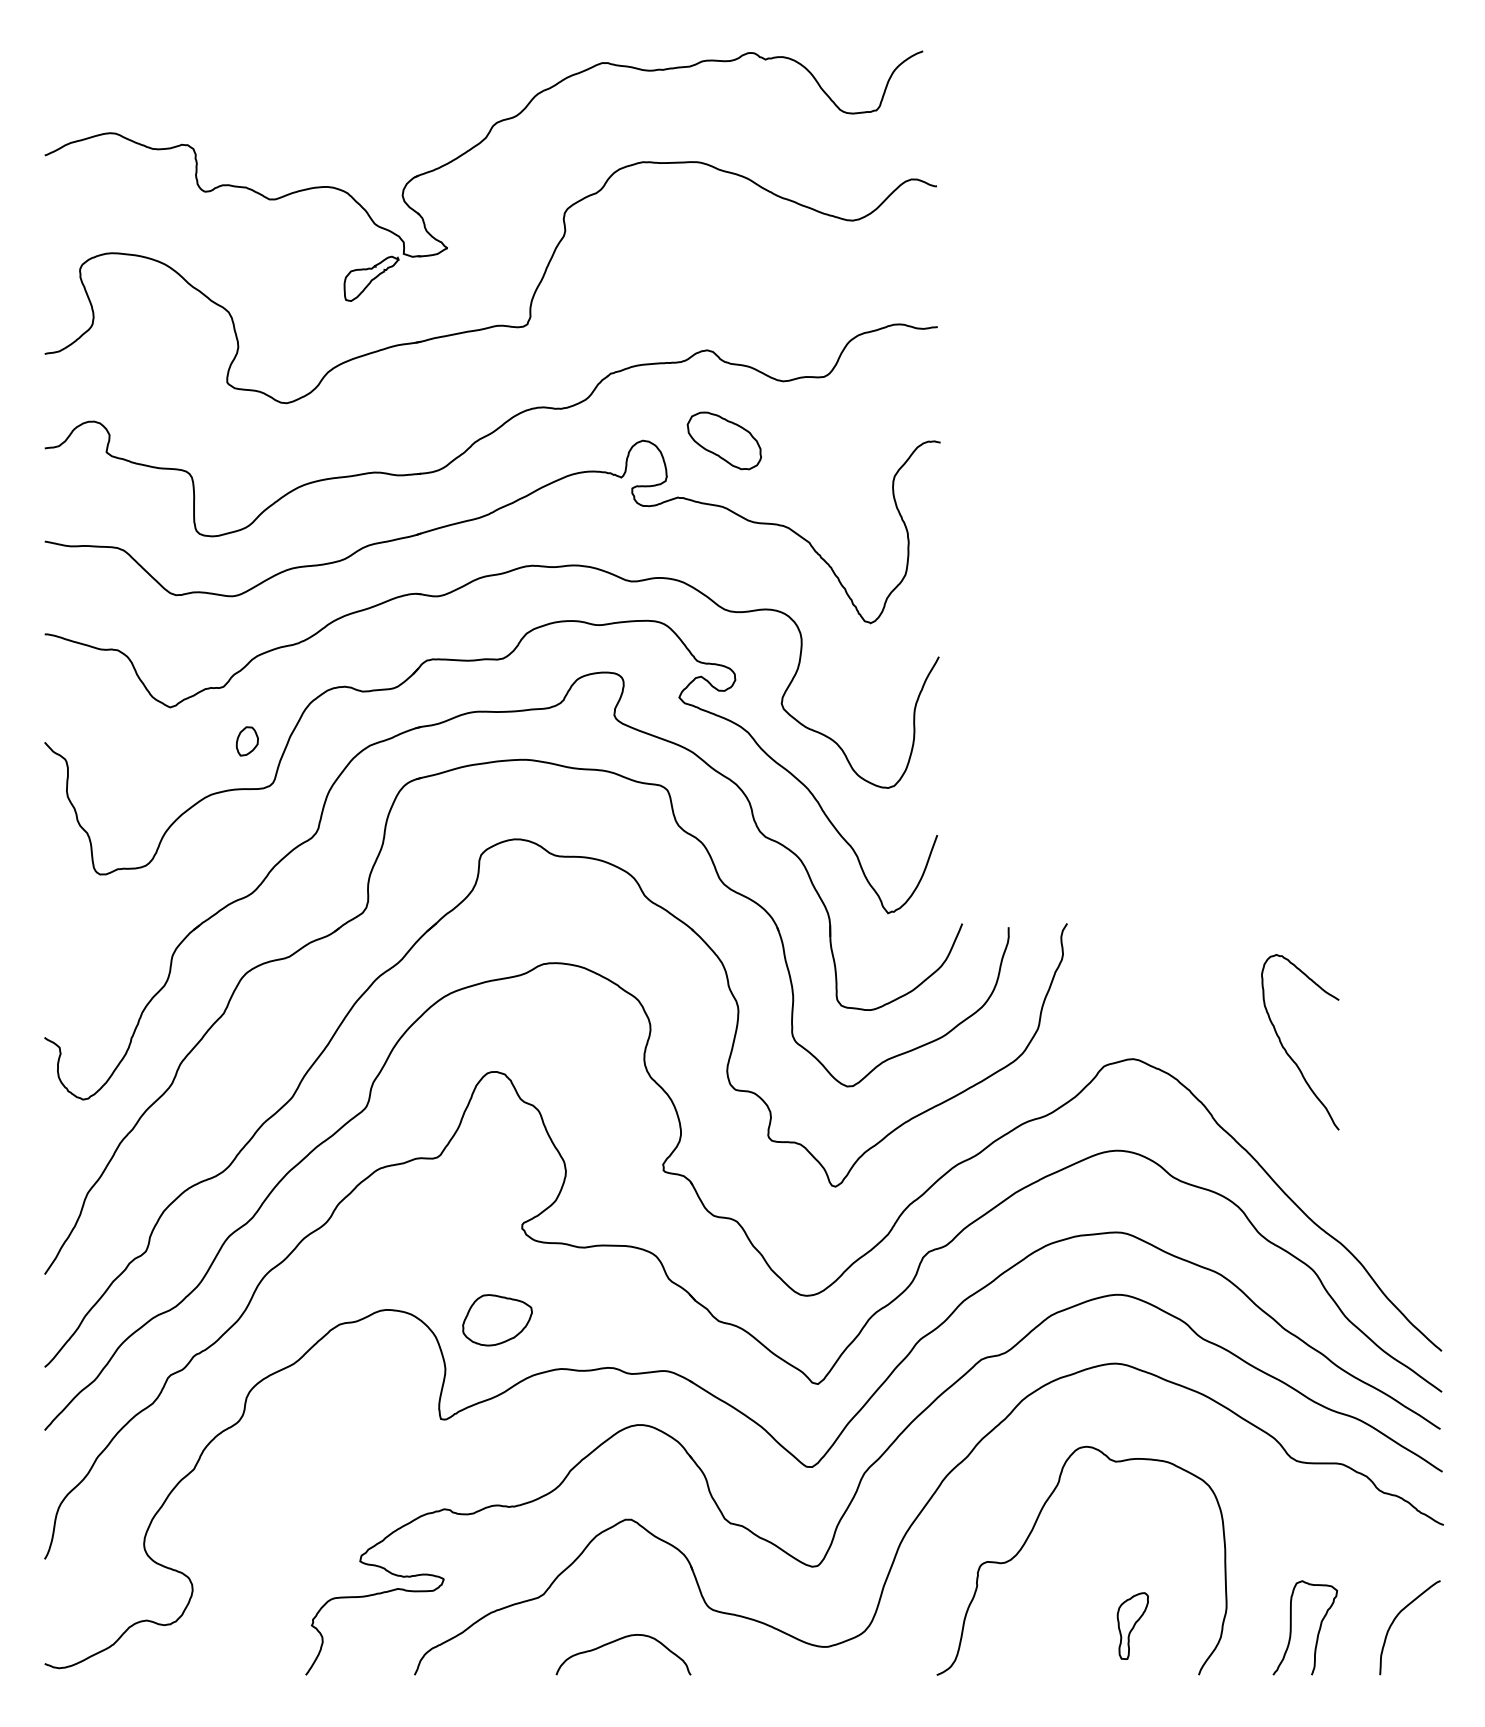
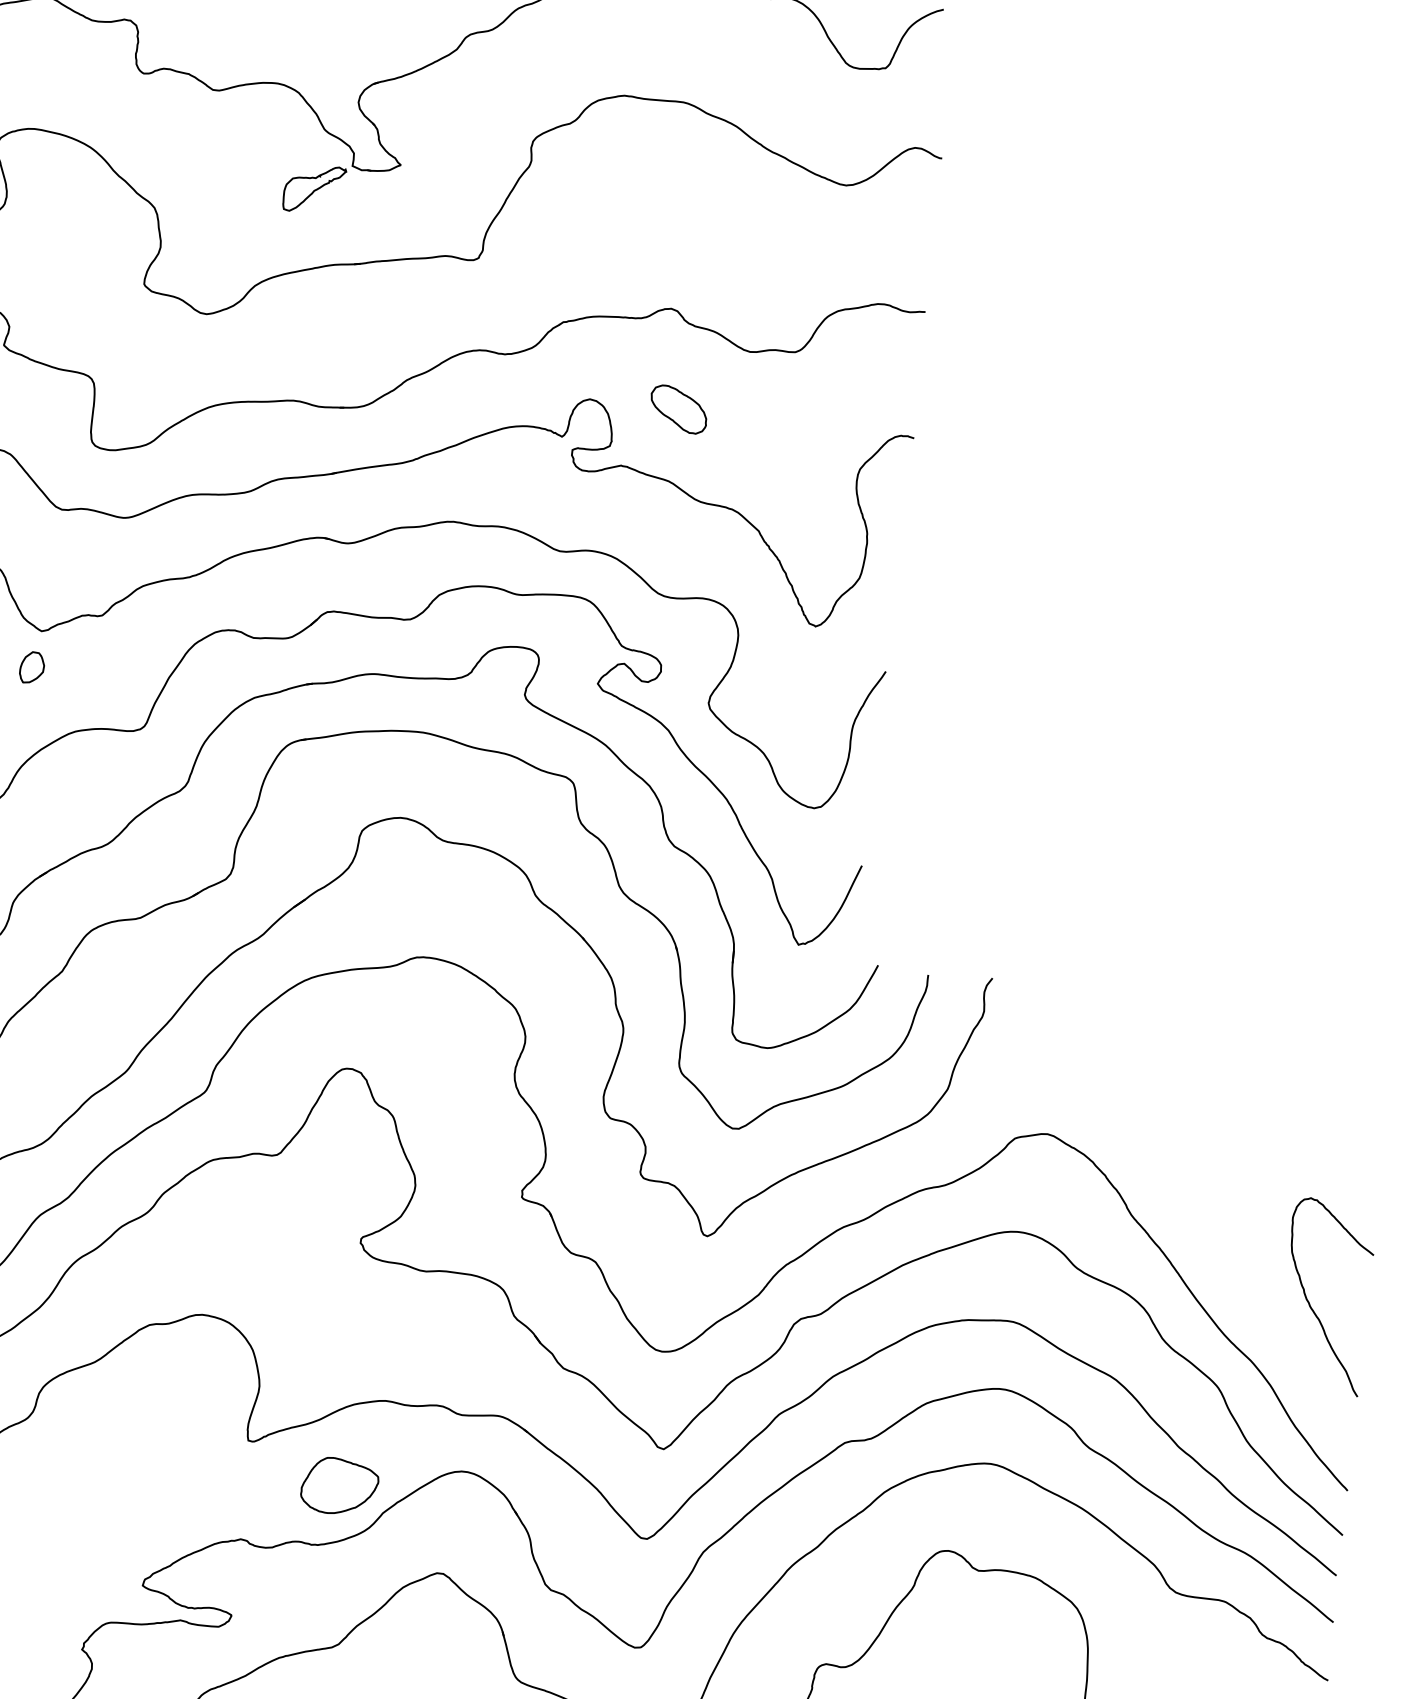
part: (724, 440) -> (678, 409), size x0.71
part: (246, 741) -> (31, 667), moved
curve: (1286, 1050) -> (1310, 1303), moved
part: (497, 1320) -> (339, 1486), moved

